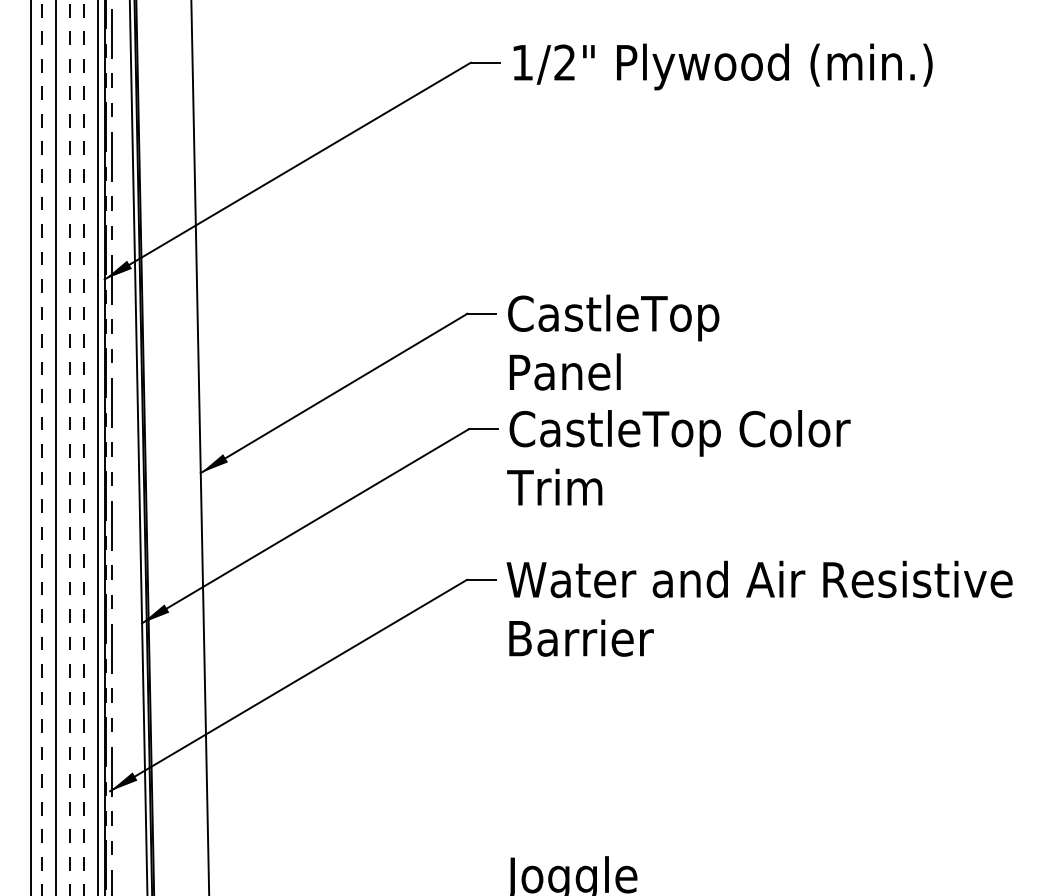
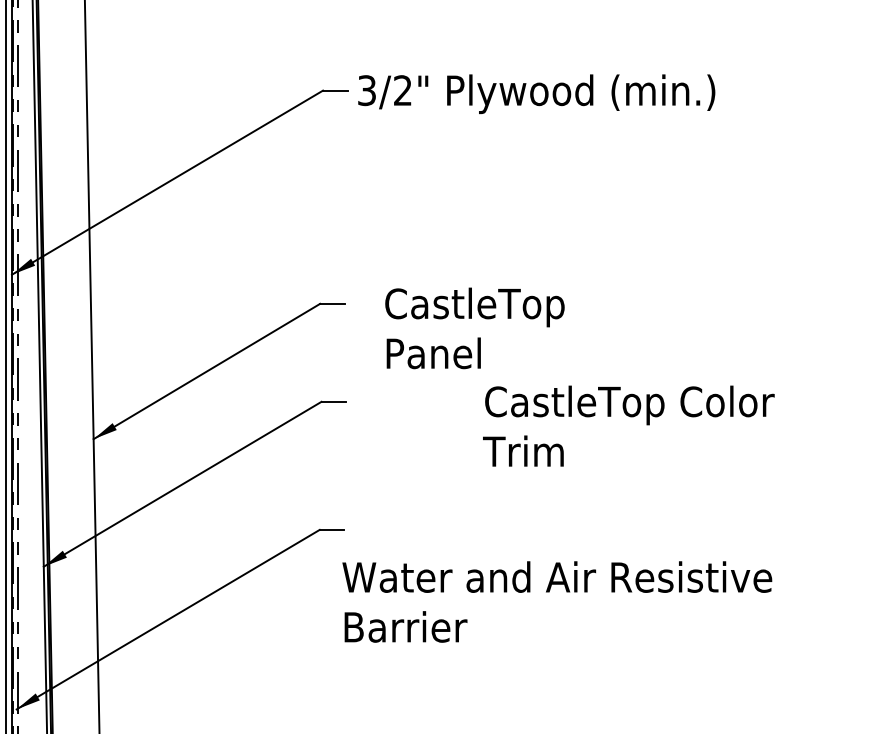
text: (522, 62) -> (366, 90), 1/2" -> 3/2"
text: (613, 342) -> (474, 328), moved
text: (678, 457) -> (628, 425), moved
text: (759, 608) -> (557, 601), moved

